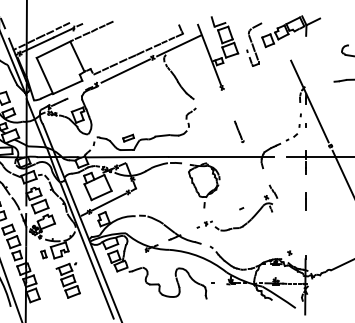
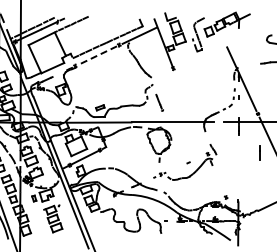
line: (126, 71) -> (98, 55), solid -> dashed
line: (238, 131) -> (159, 102), moved
line: (305, 200) -> (259, 152), moved

